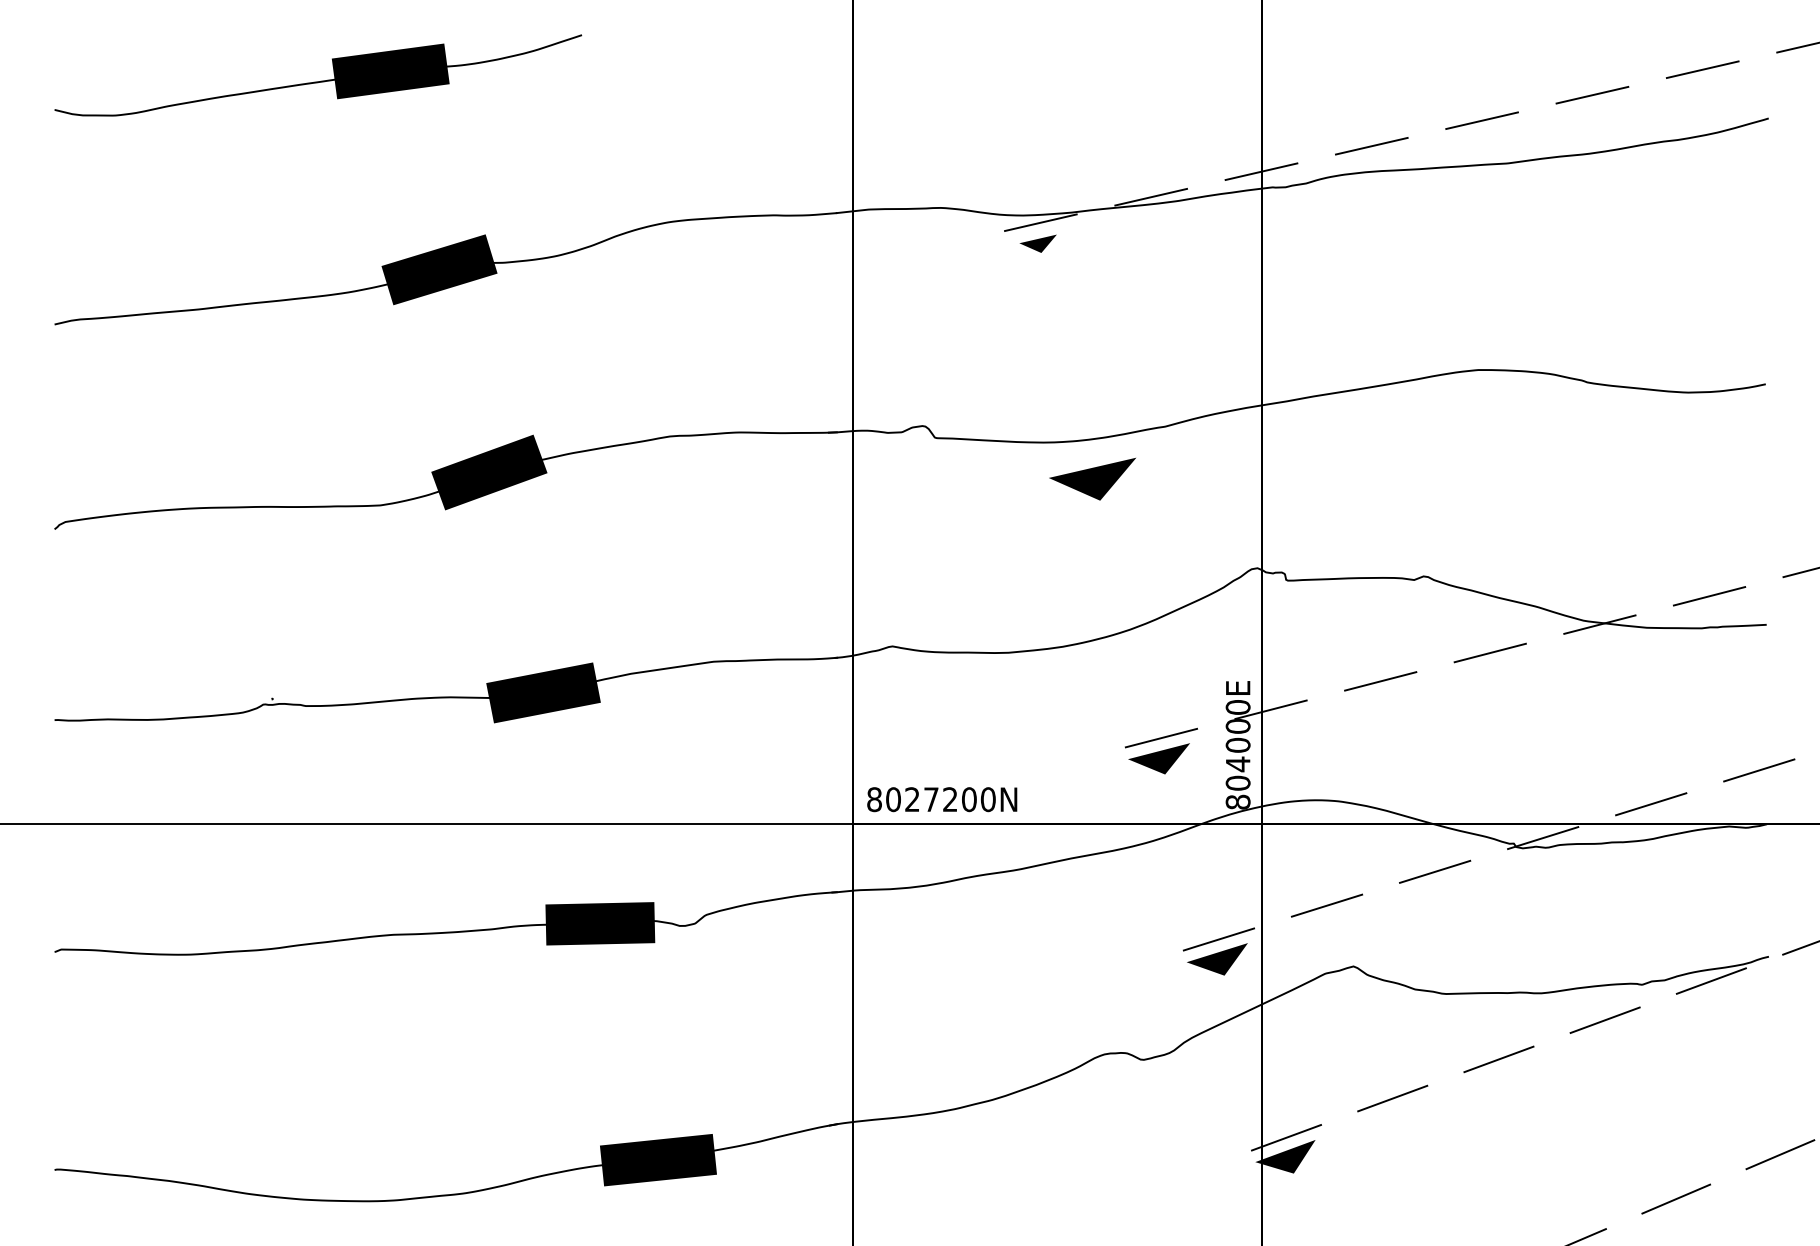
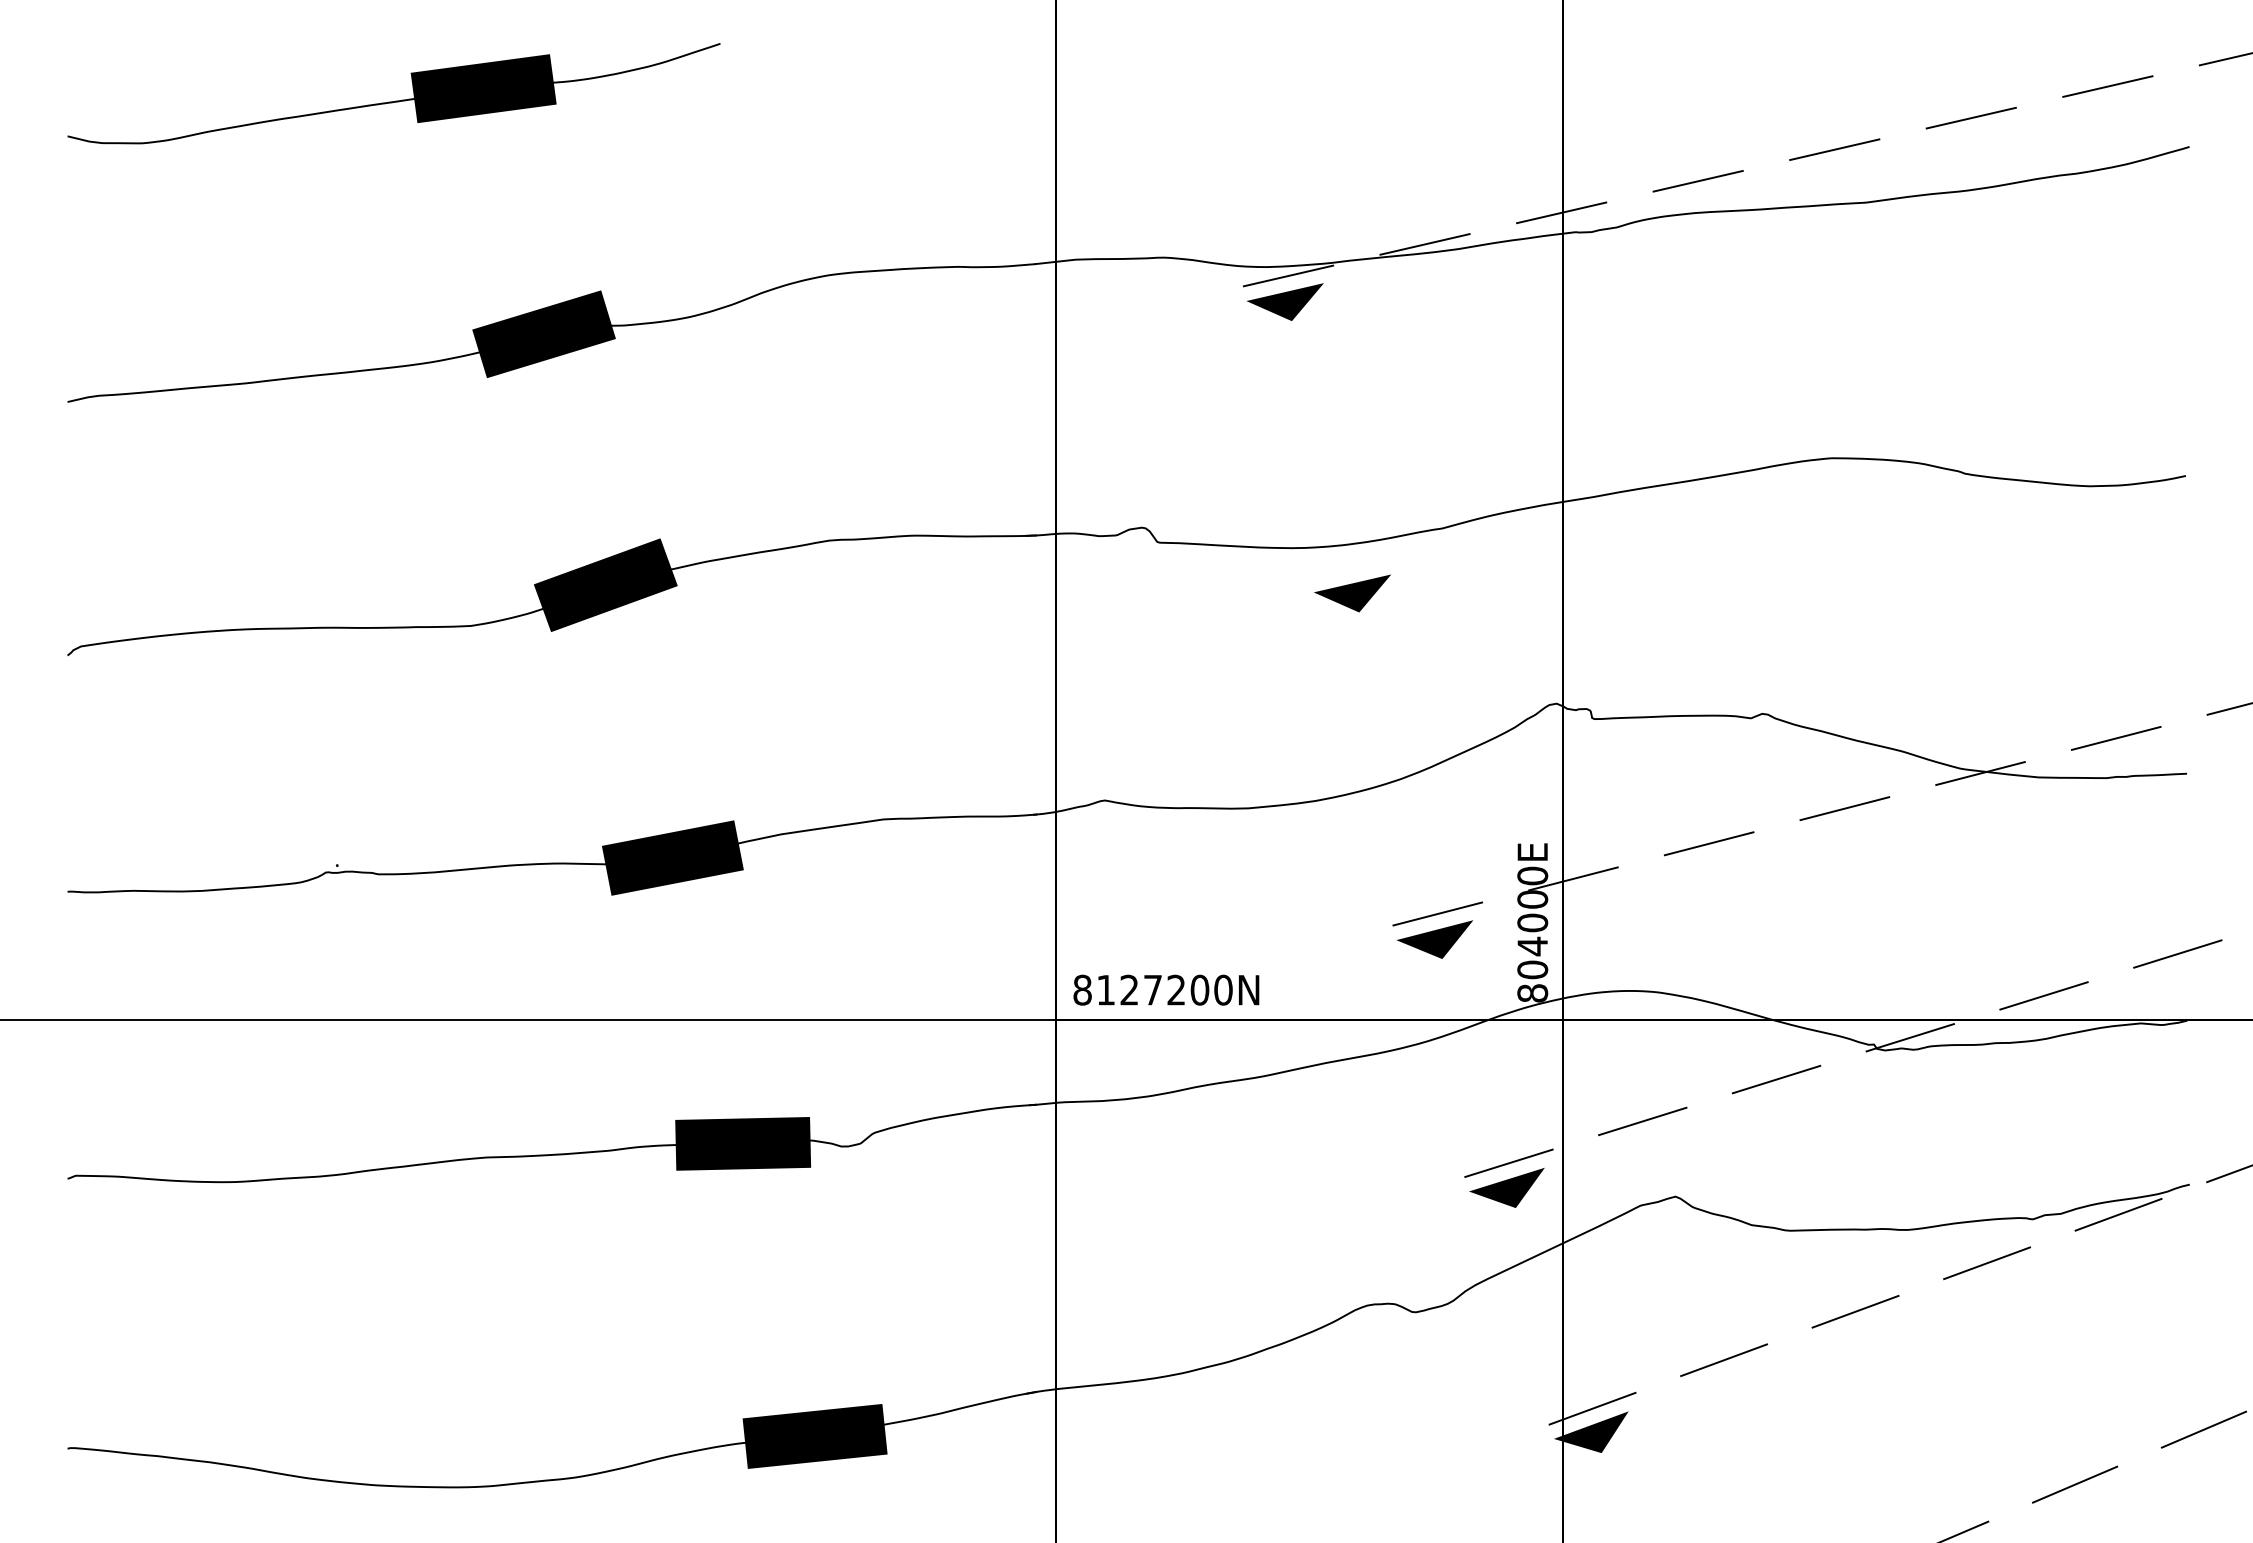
part: (1037, 243) -> (1284, 301), size x1.67
part: (1092, 479) -> (1352, 593), size x0.71
text: (893, 799) -> (1105, 989), 8027200N -> 8127200N

